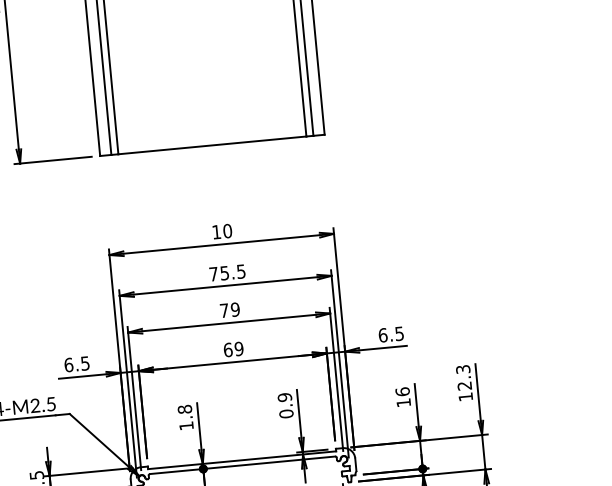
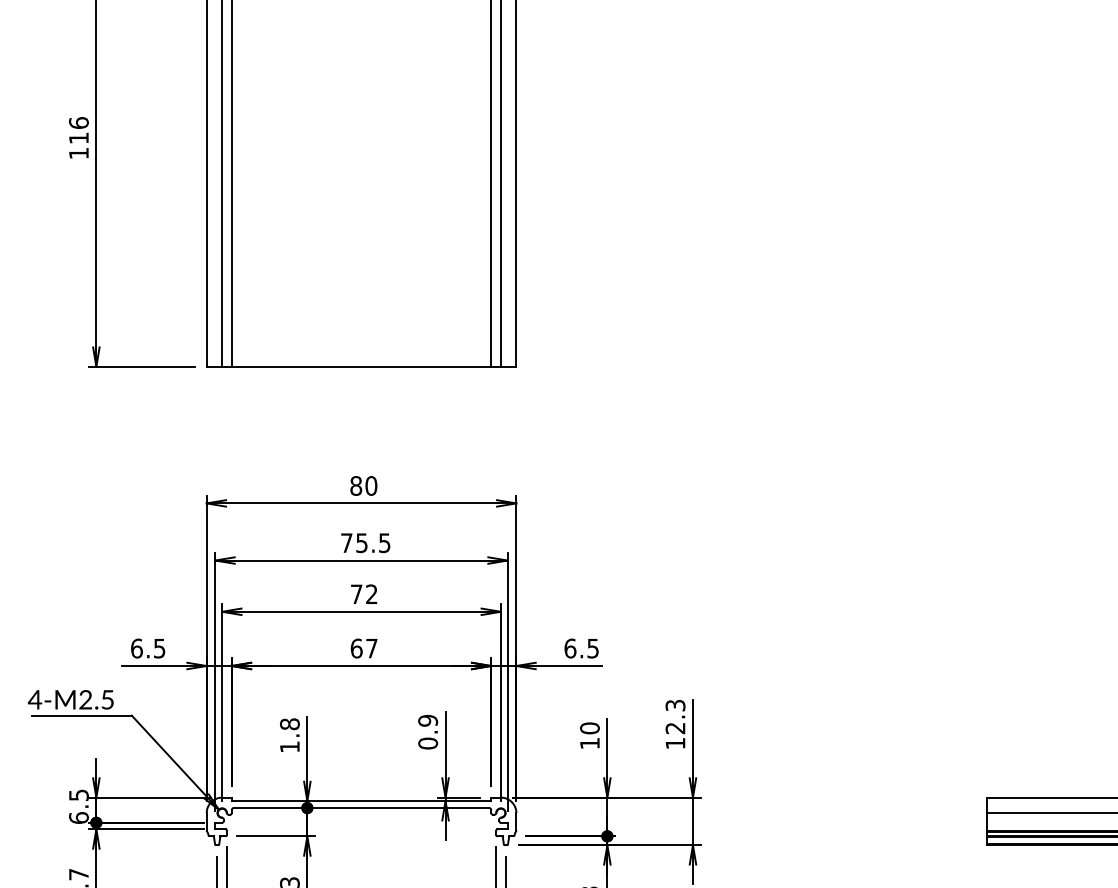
text: (216, 231) -> (356, 485), 10 -> 80
text: (235, 309) -> (371, 594), 79 -> 72
text: (238, 348) -> (371, 648), 69 -> 67
text: (402, 391) -> (589, 728), 16 -> 10

